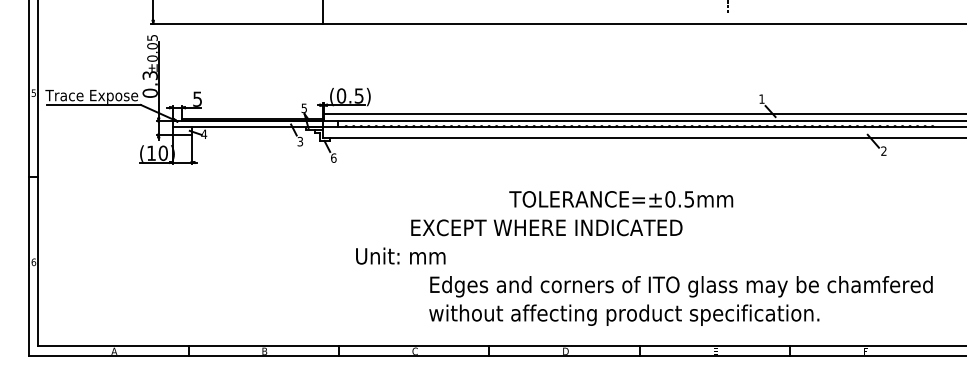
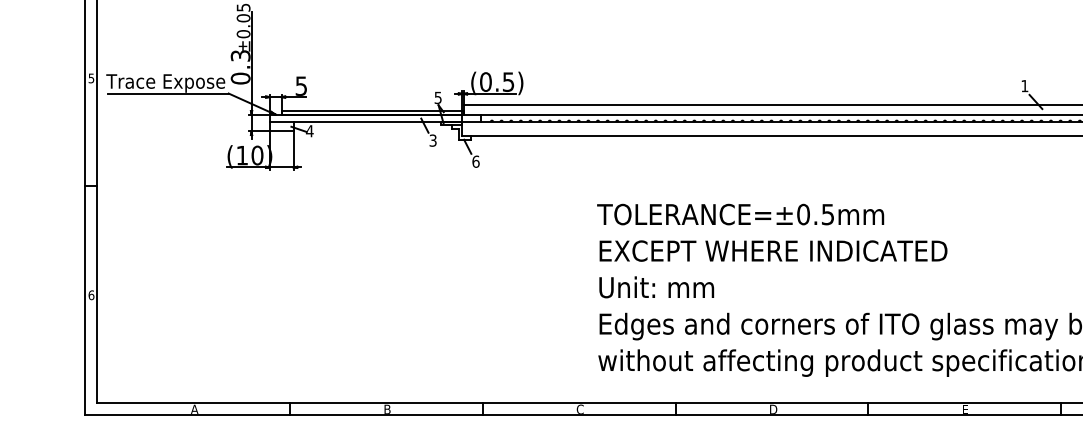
text: (621, 199) -> (740, 214), moved
text: (546, 227) -> (773, 250), moved
text: (400, 255) -> (656, 286), moved

